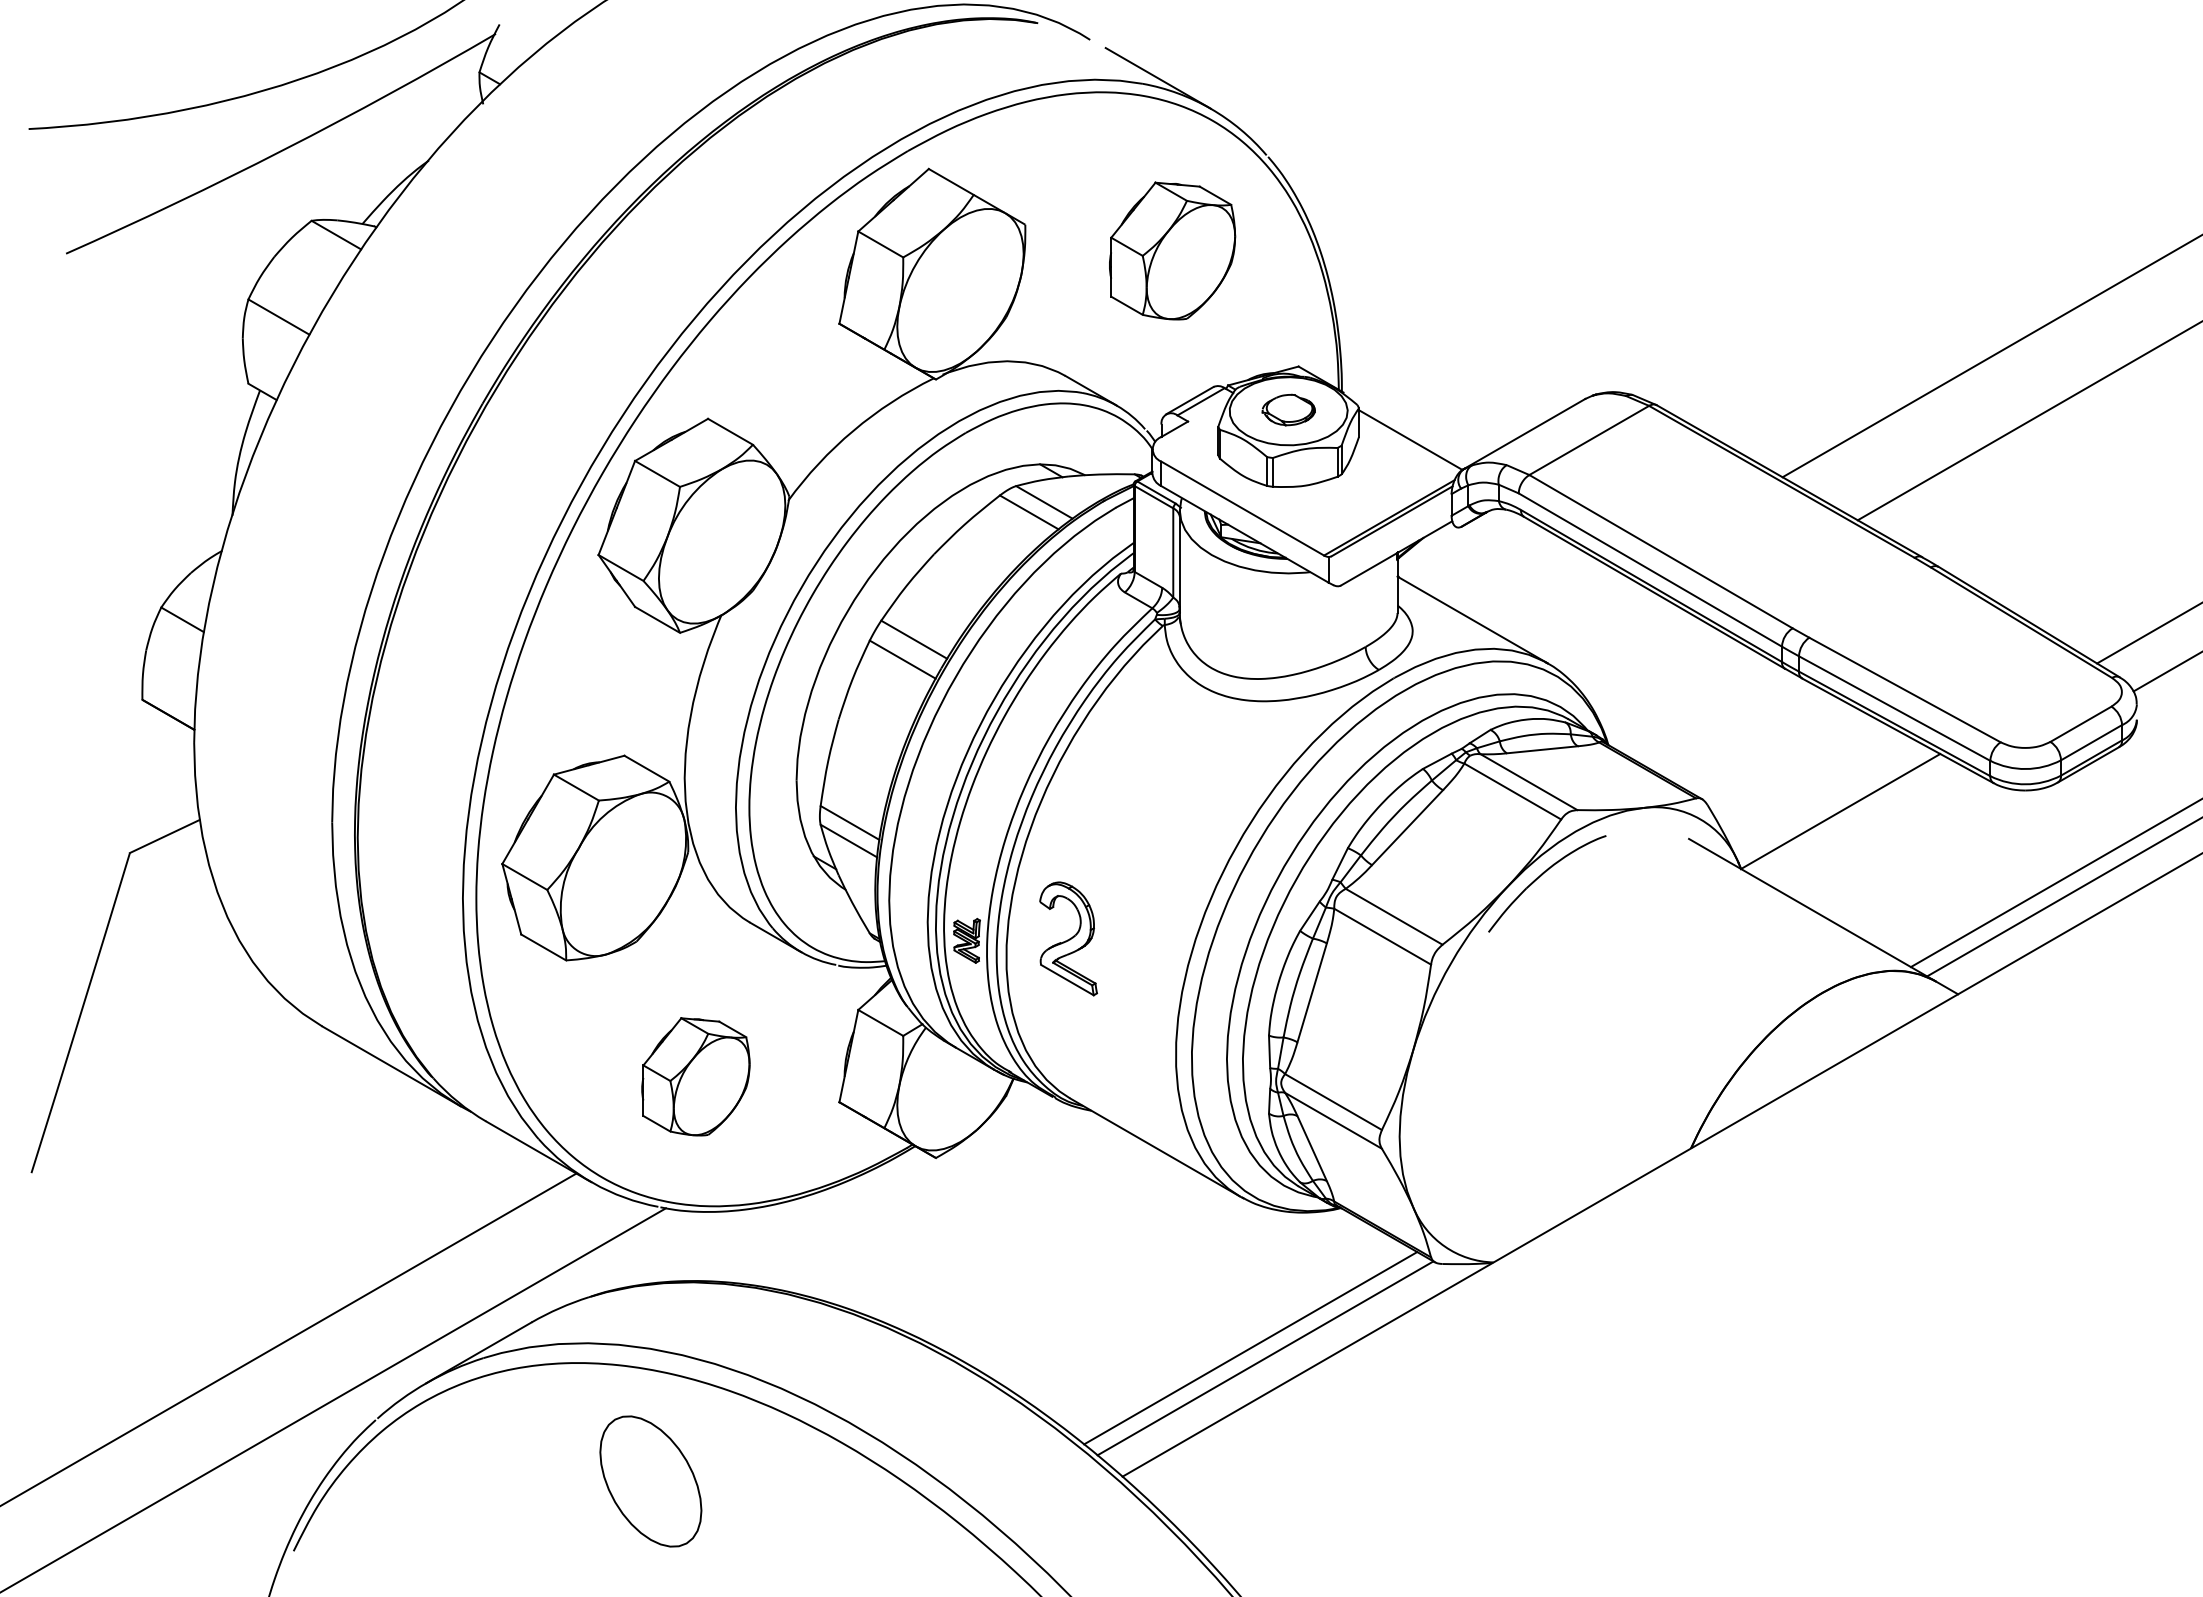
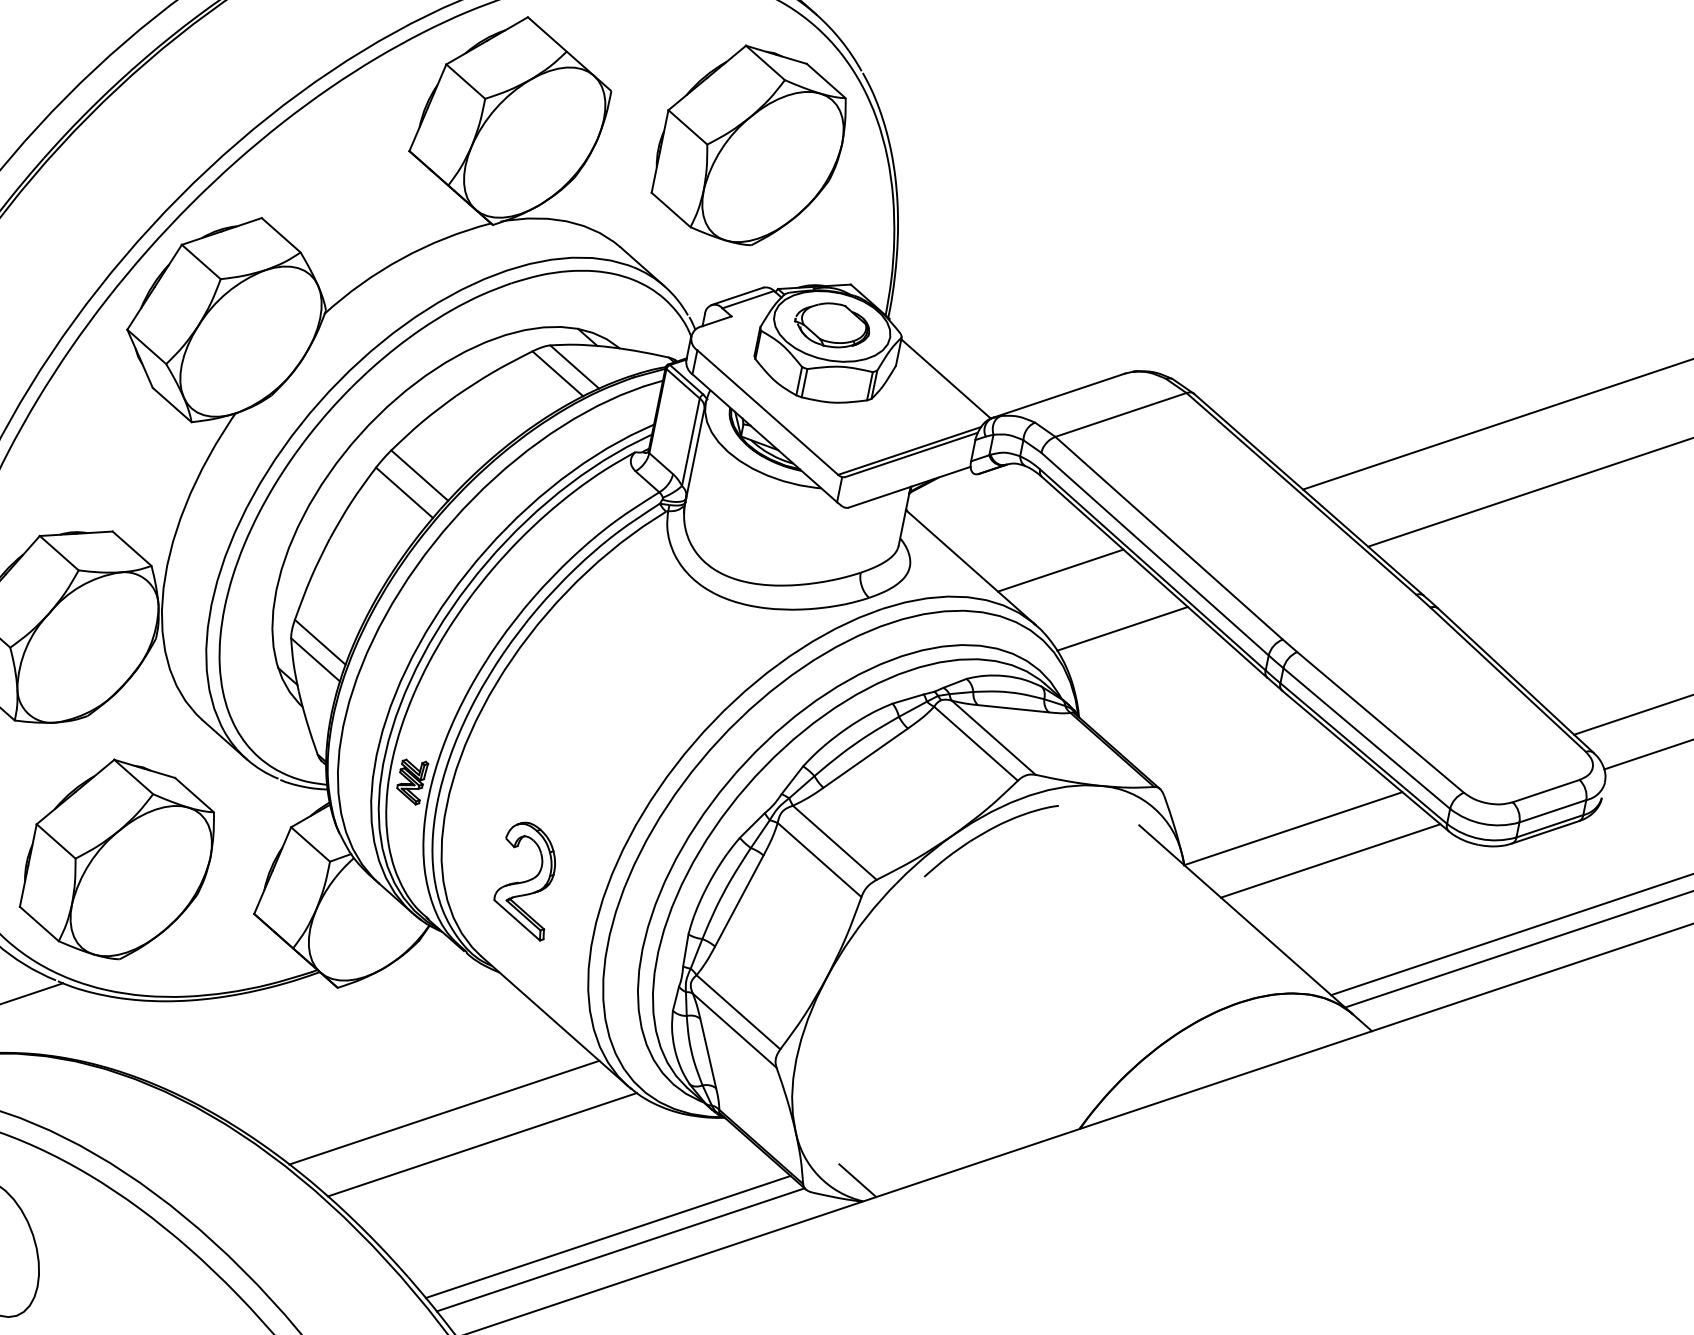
part: (1172, 250) -> (750, 145), size x1.43
part: (1288, 409) -> (832, 324), size x1.43
line: (1560, 604) -> (1060, 569), added
line: (1633, 649) -> (1122, 628), added
line: (1883, 835) -> (1330, 860), added
part: (1068, 938) -> (526, 879), moved
part: (695, 1076) -> (118, 860), size x1.67
line: (1483, 1242) -> (857, 1179), added
line: (1064, 1258) -> (443, 1111), added
line: (1109, 1282) -> (482, 1144), added

